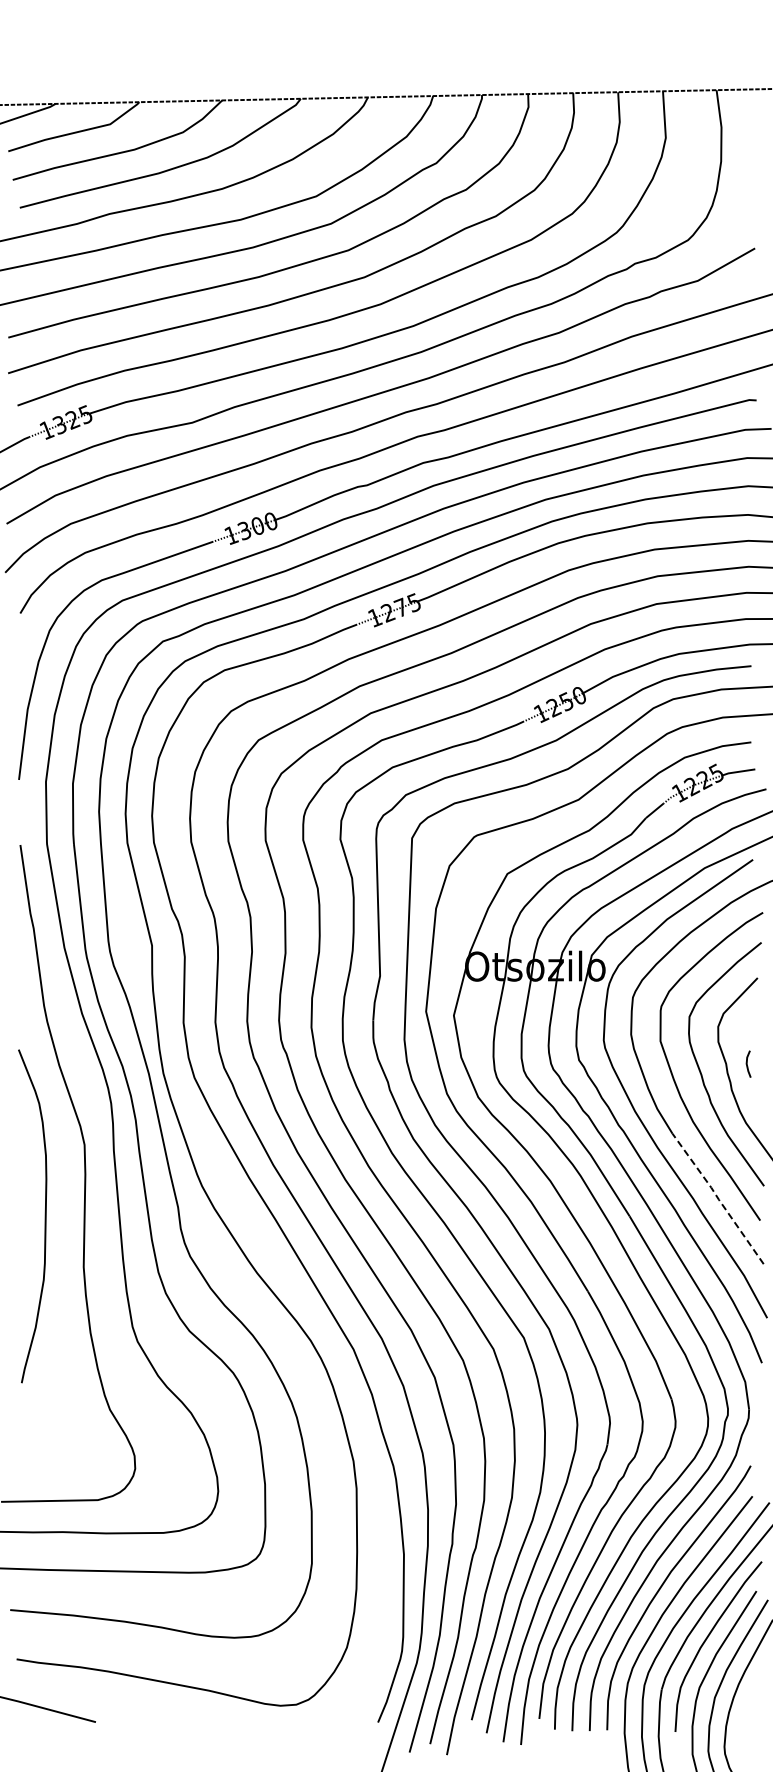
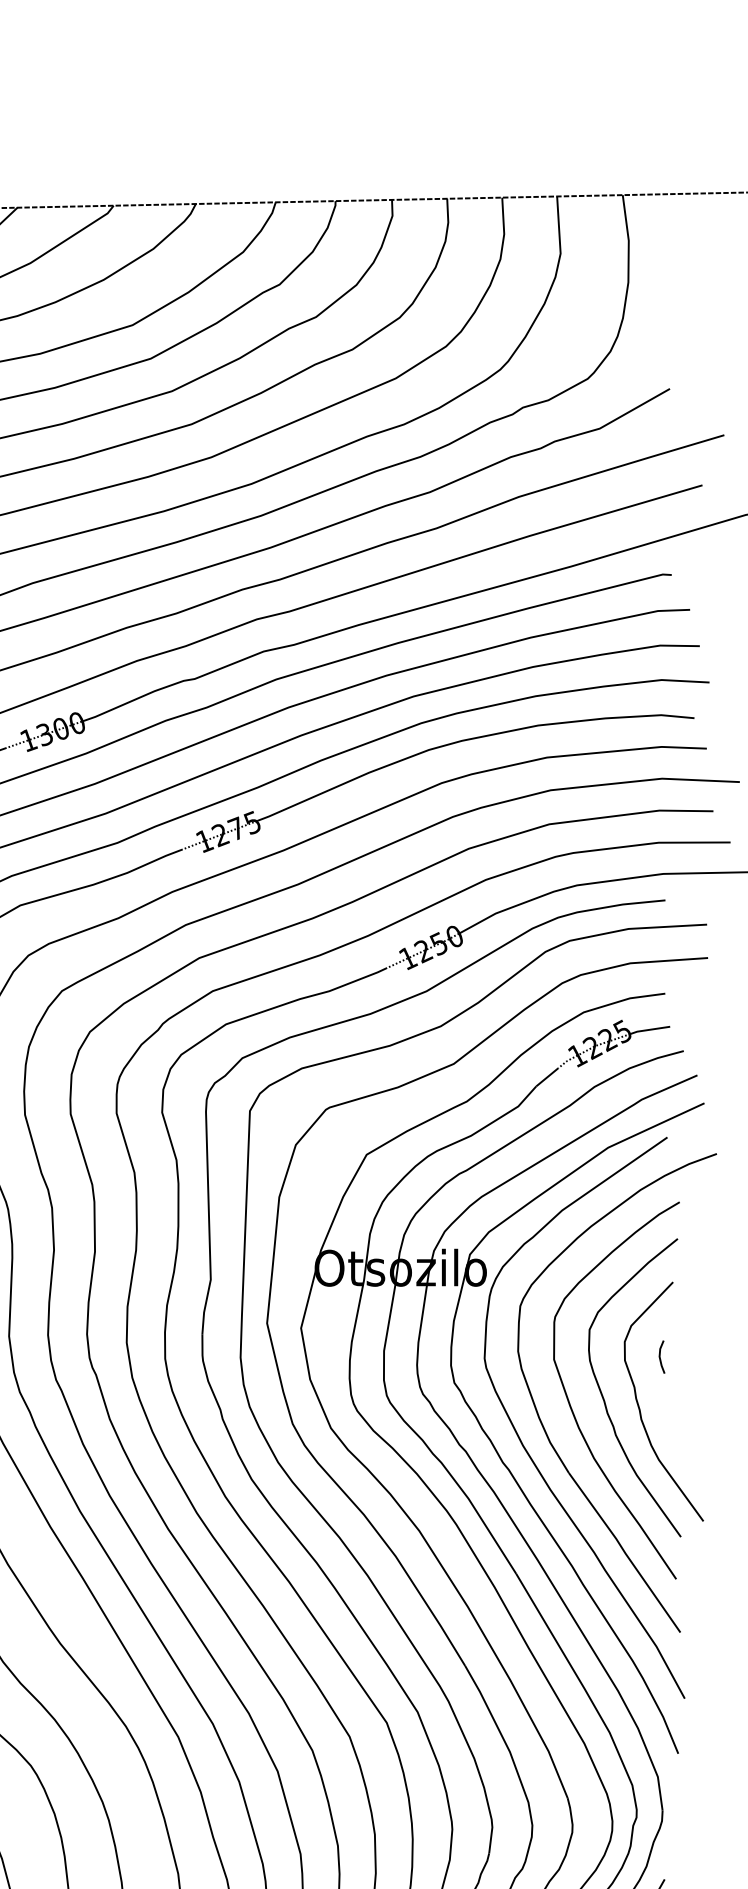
line: (747, 1063) -> (660, 1356), moved
line: (717, 1198) -> (623, 1552), dashed -> solid

